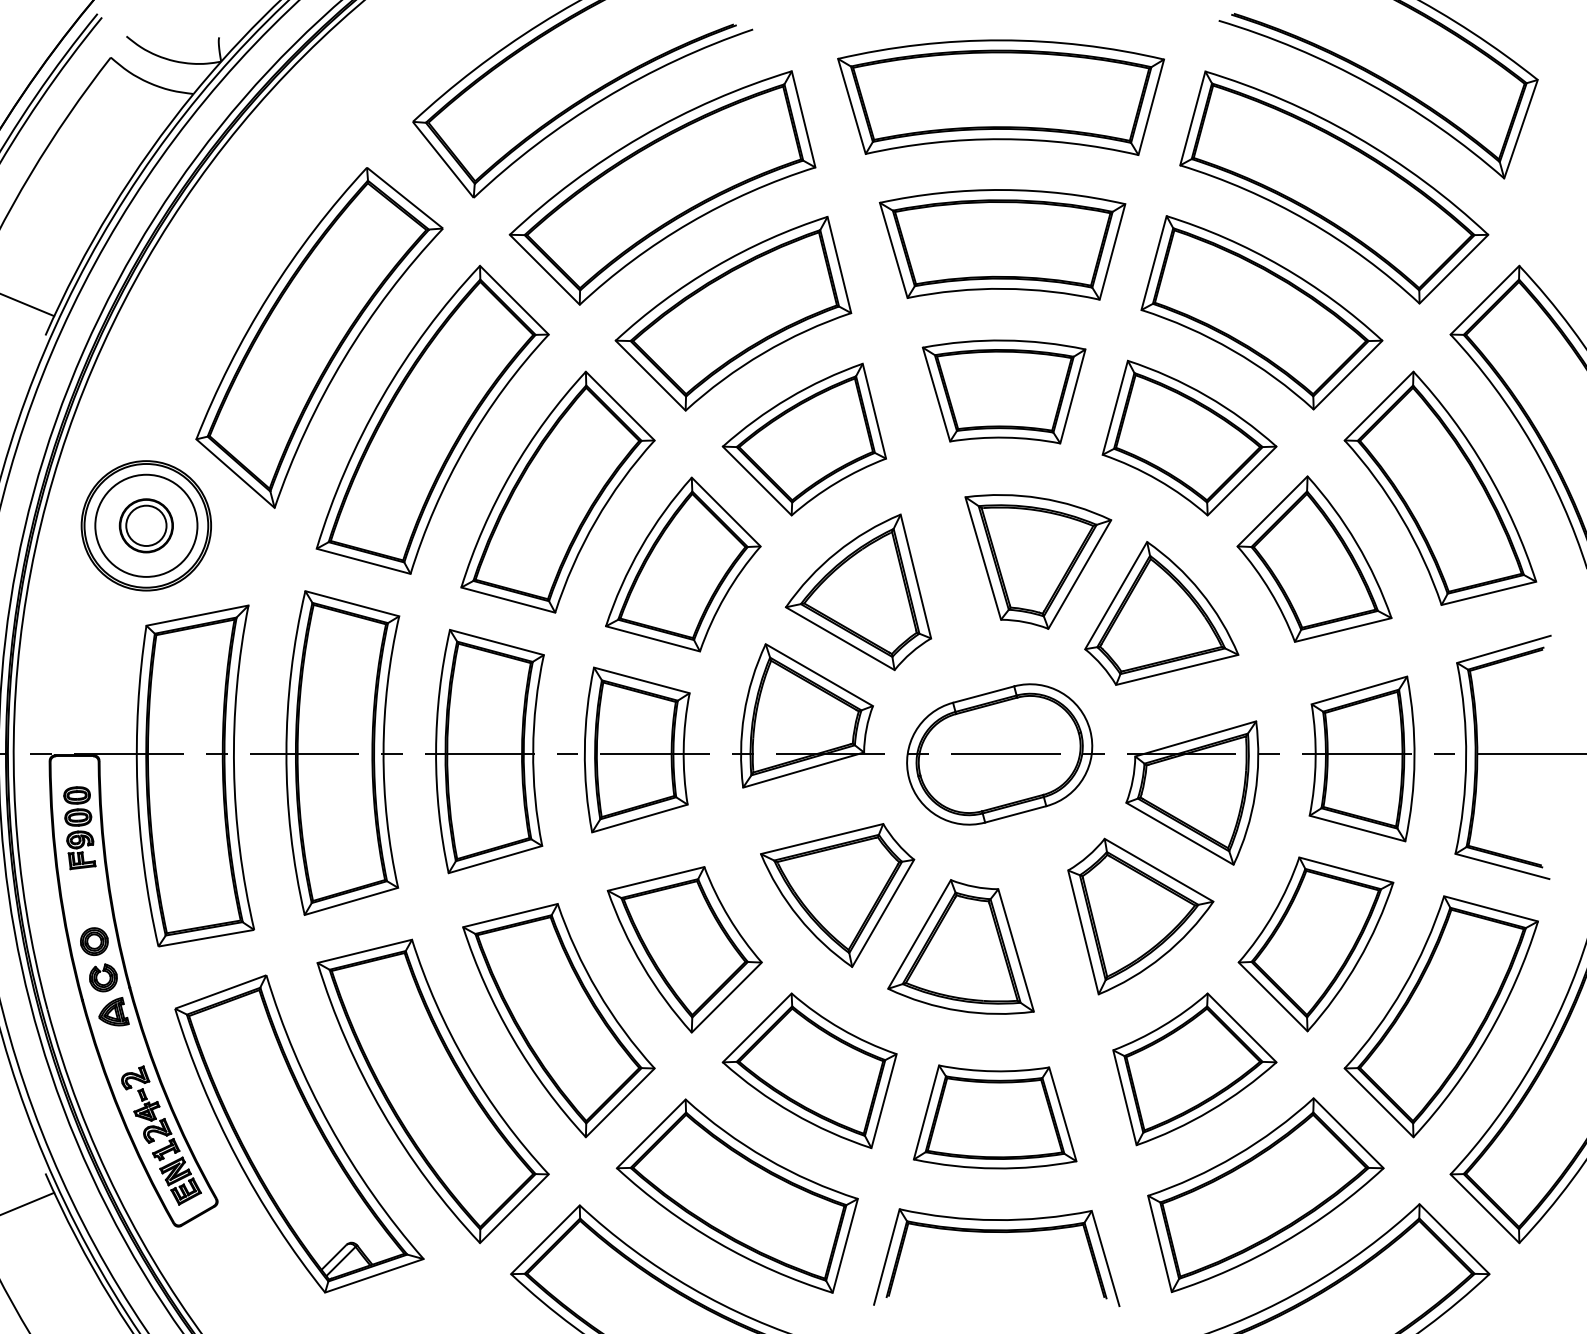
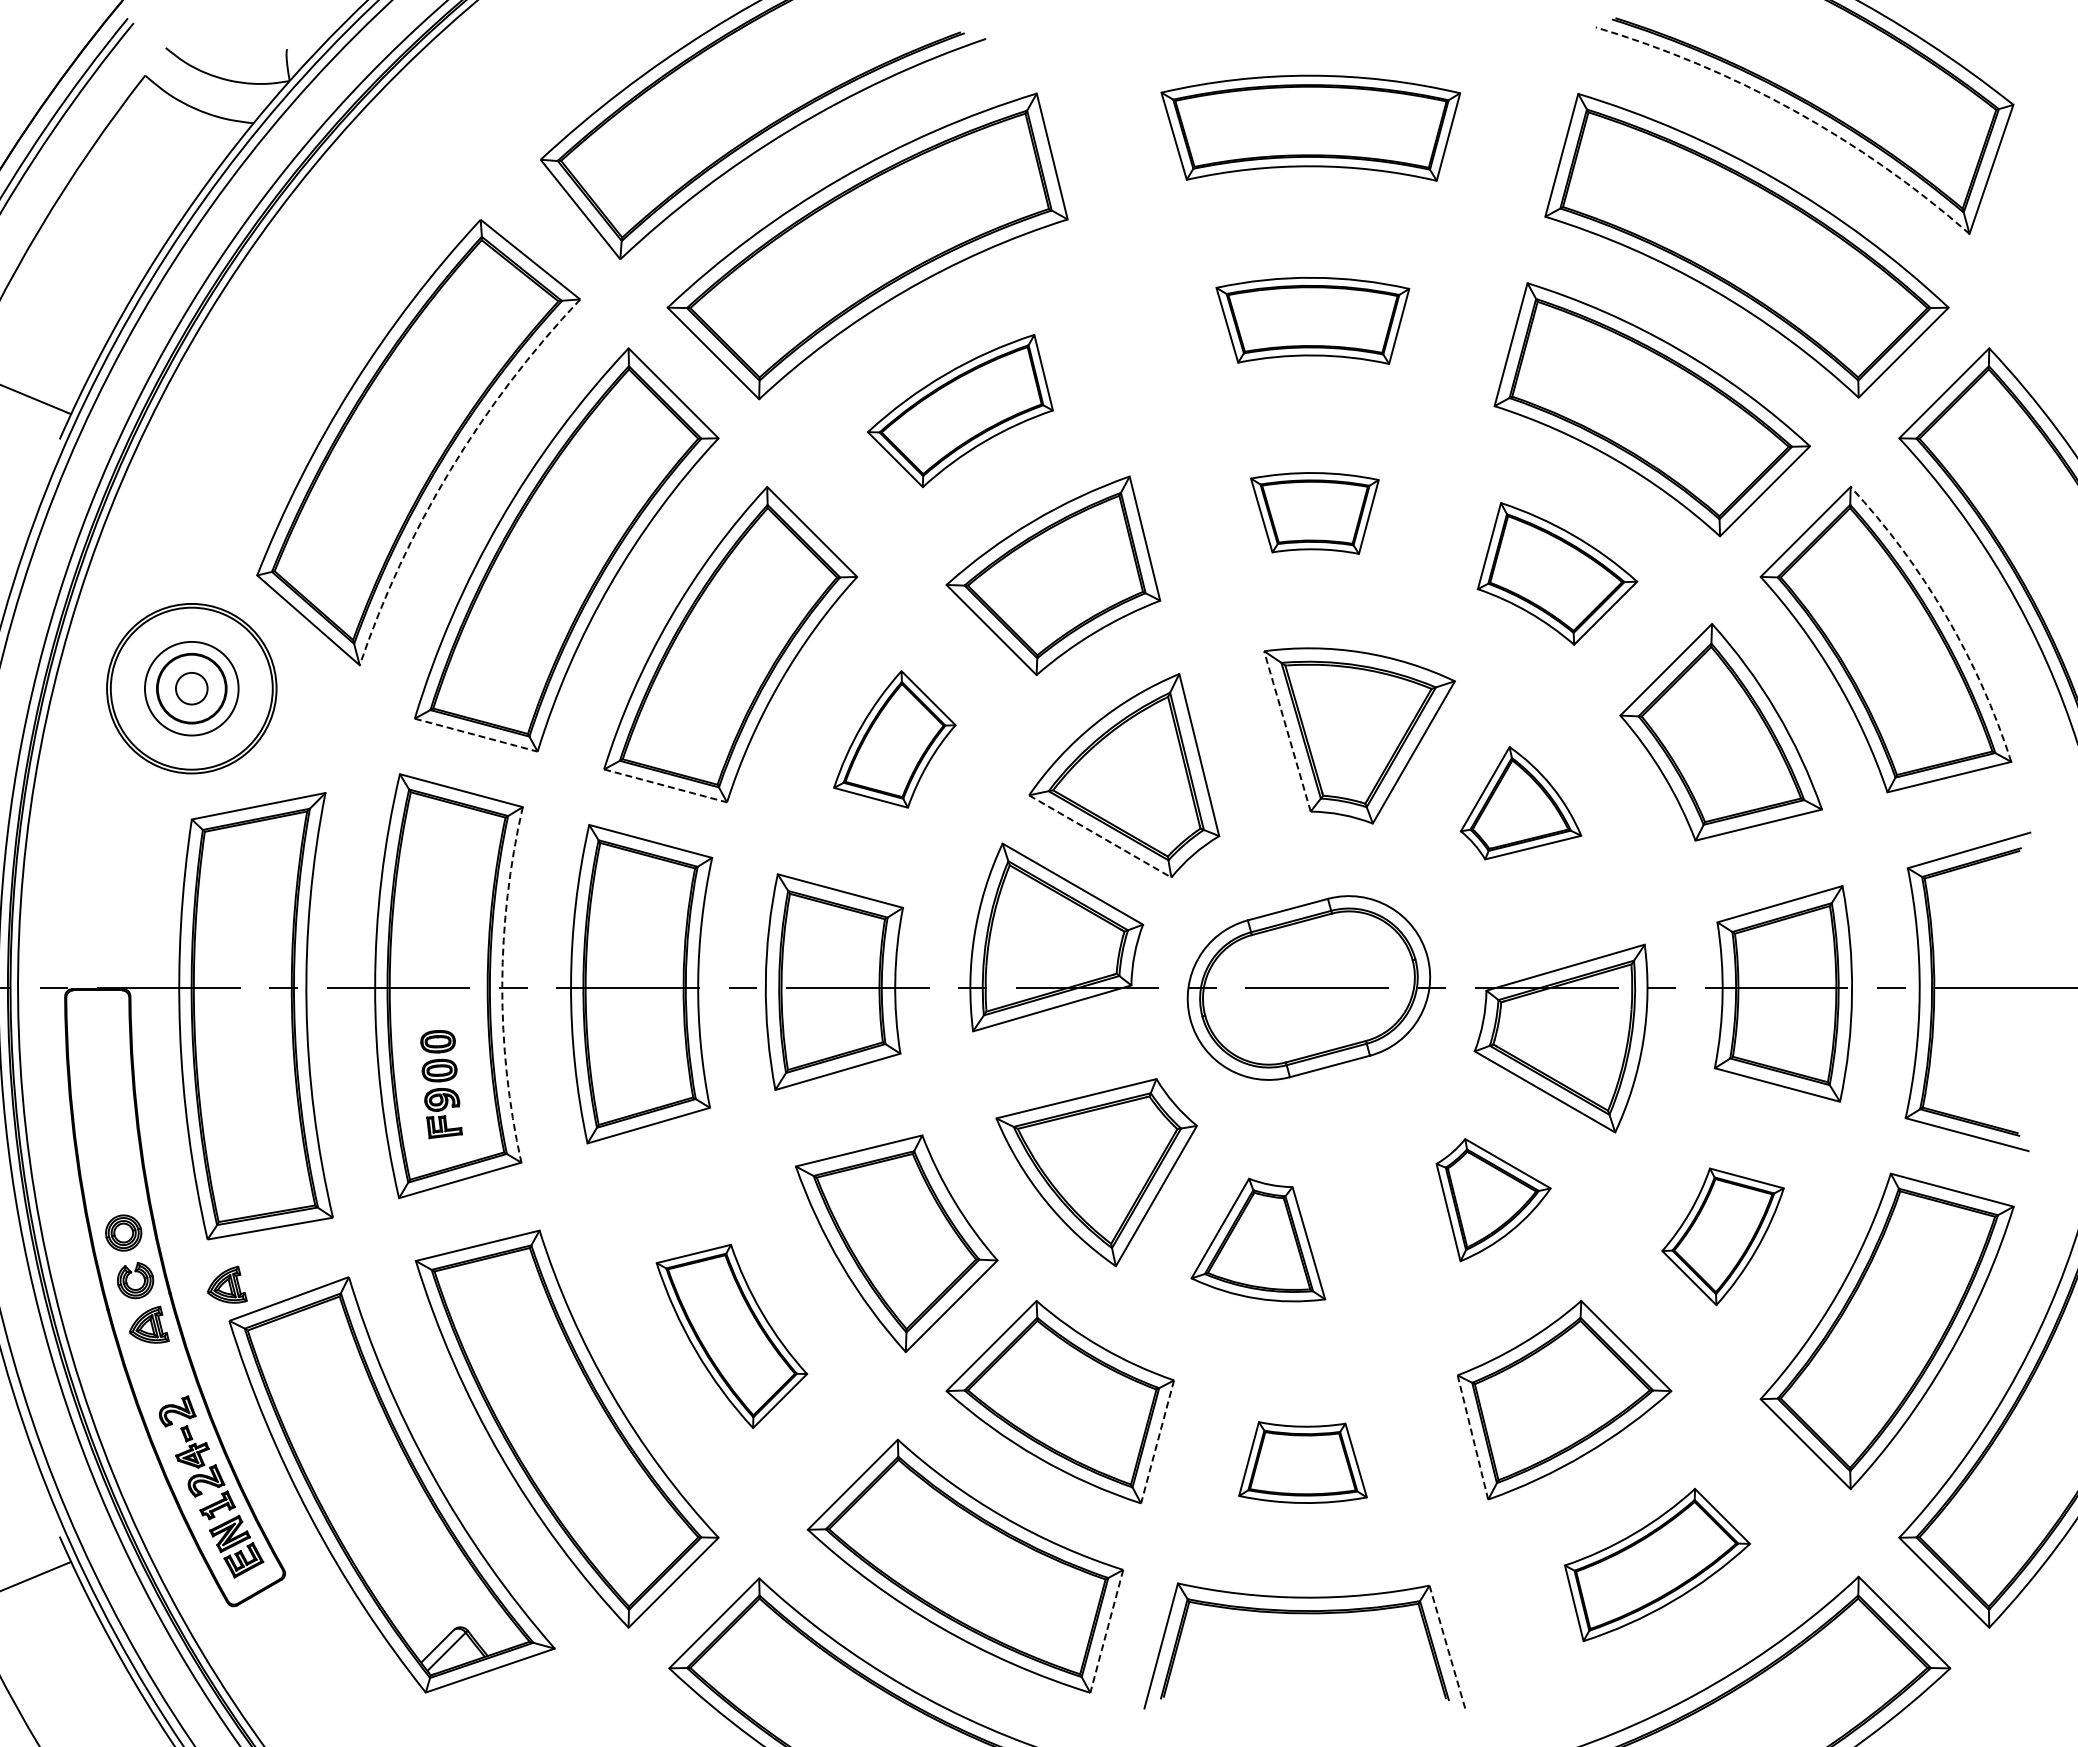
arc: (1369, 84) -> (1793, 110), solid -> dashed
part: (1000, 97) -> (1310, 128), size x0.7
part: (1002, 244) -> (1312, 320), size x0.6
part: (733, 313) -> (960, 410), size x0.6
arc: (344, 359) -> (450, 470), solid -> dashed
part: (1003, 392) -> (1314, 513), size x0.6
part: (1189, 437) -> (1557, 573), size x0.7
arc: (1486, 469) -> (1946, 615), solid -> dashed
circle: (146, 525) -> (191, 688), size x0.6
circle: (146, 525) -> (191, 688), size x0.7
line: (983, 557) -> (1287, 730), solid -> dashed
line: (363, 561) -> (476, 735), solid -> dashed
part: (683, 564) -> (894, 739), size x0.6
line: (508, 599) -> (665, 785), solid -> dashed
part: (1161, 612) -> (1520, 802), size x0.6
line: (840, 638) -> (1100, 836), solid -> dashed
arc: (383, 751) -> (502, 984), solid -> dashed
part: (79, 828) -> (441, 1084), moved
part: (1140, 915) -> (1493, 1199), size x0.6
part: (1315, 944) -> (1722, 1236), size x0.6
part: (961, 946) -> (1258, 1239), size x0.7
part: (173, 980) -> (227, 1284), added
part: (558, 1020) -> (731, 1336), size x0.6
line: (1124, 1097) -> (1472, 1437), solid -> dashed
line: (884, 1100) -> (1157, 1441), solid -> dashed
part: (994, 1116) -> (1302, 1462), size x0.6
part: (1265, 1194) -> (1657, 1564), size x0.6
line: (845, 1245) -> (1106, 1631), solid -> dashed
line: (1105, 1258) -> (1447, 1647), solid -> dashed

